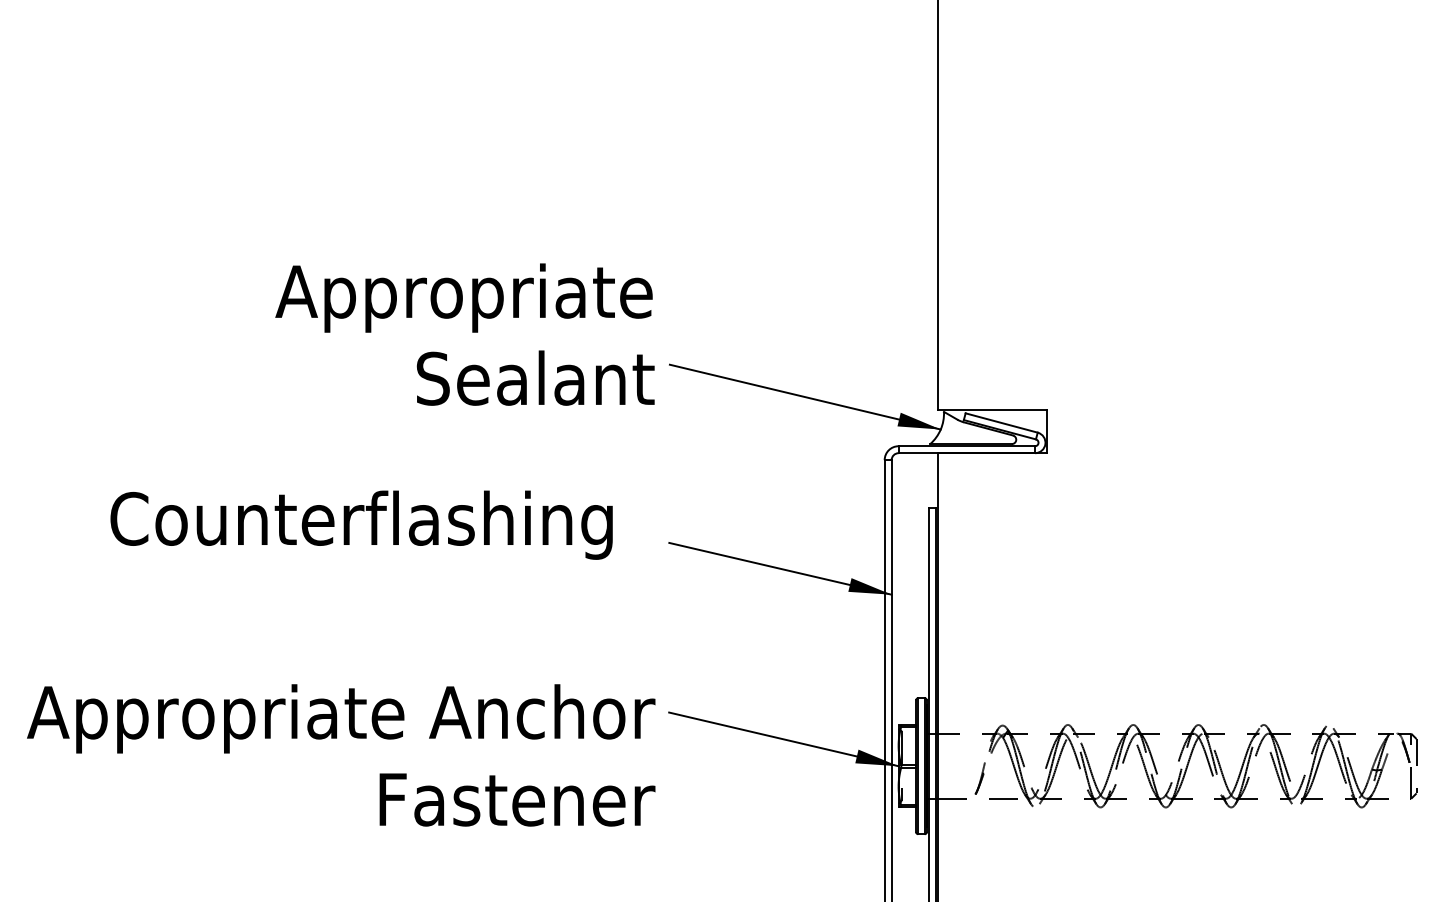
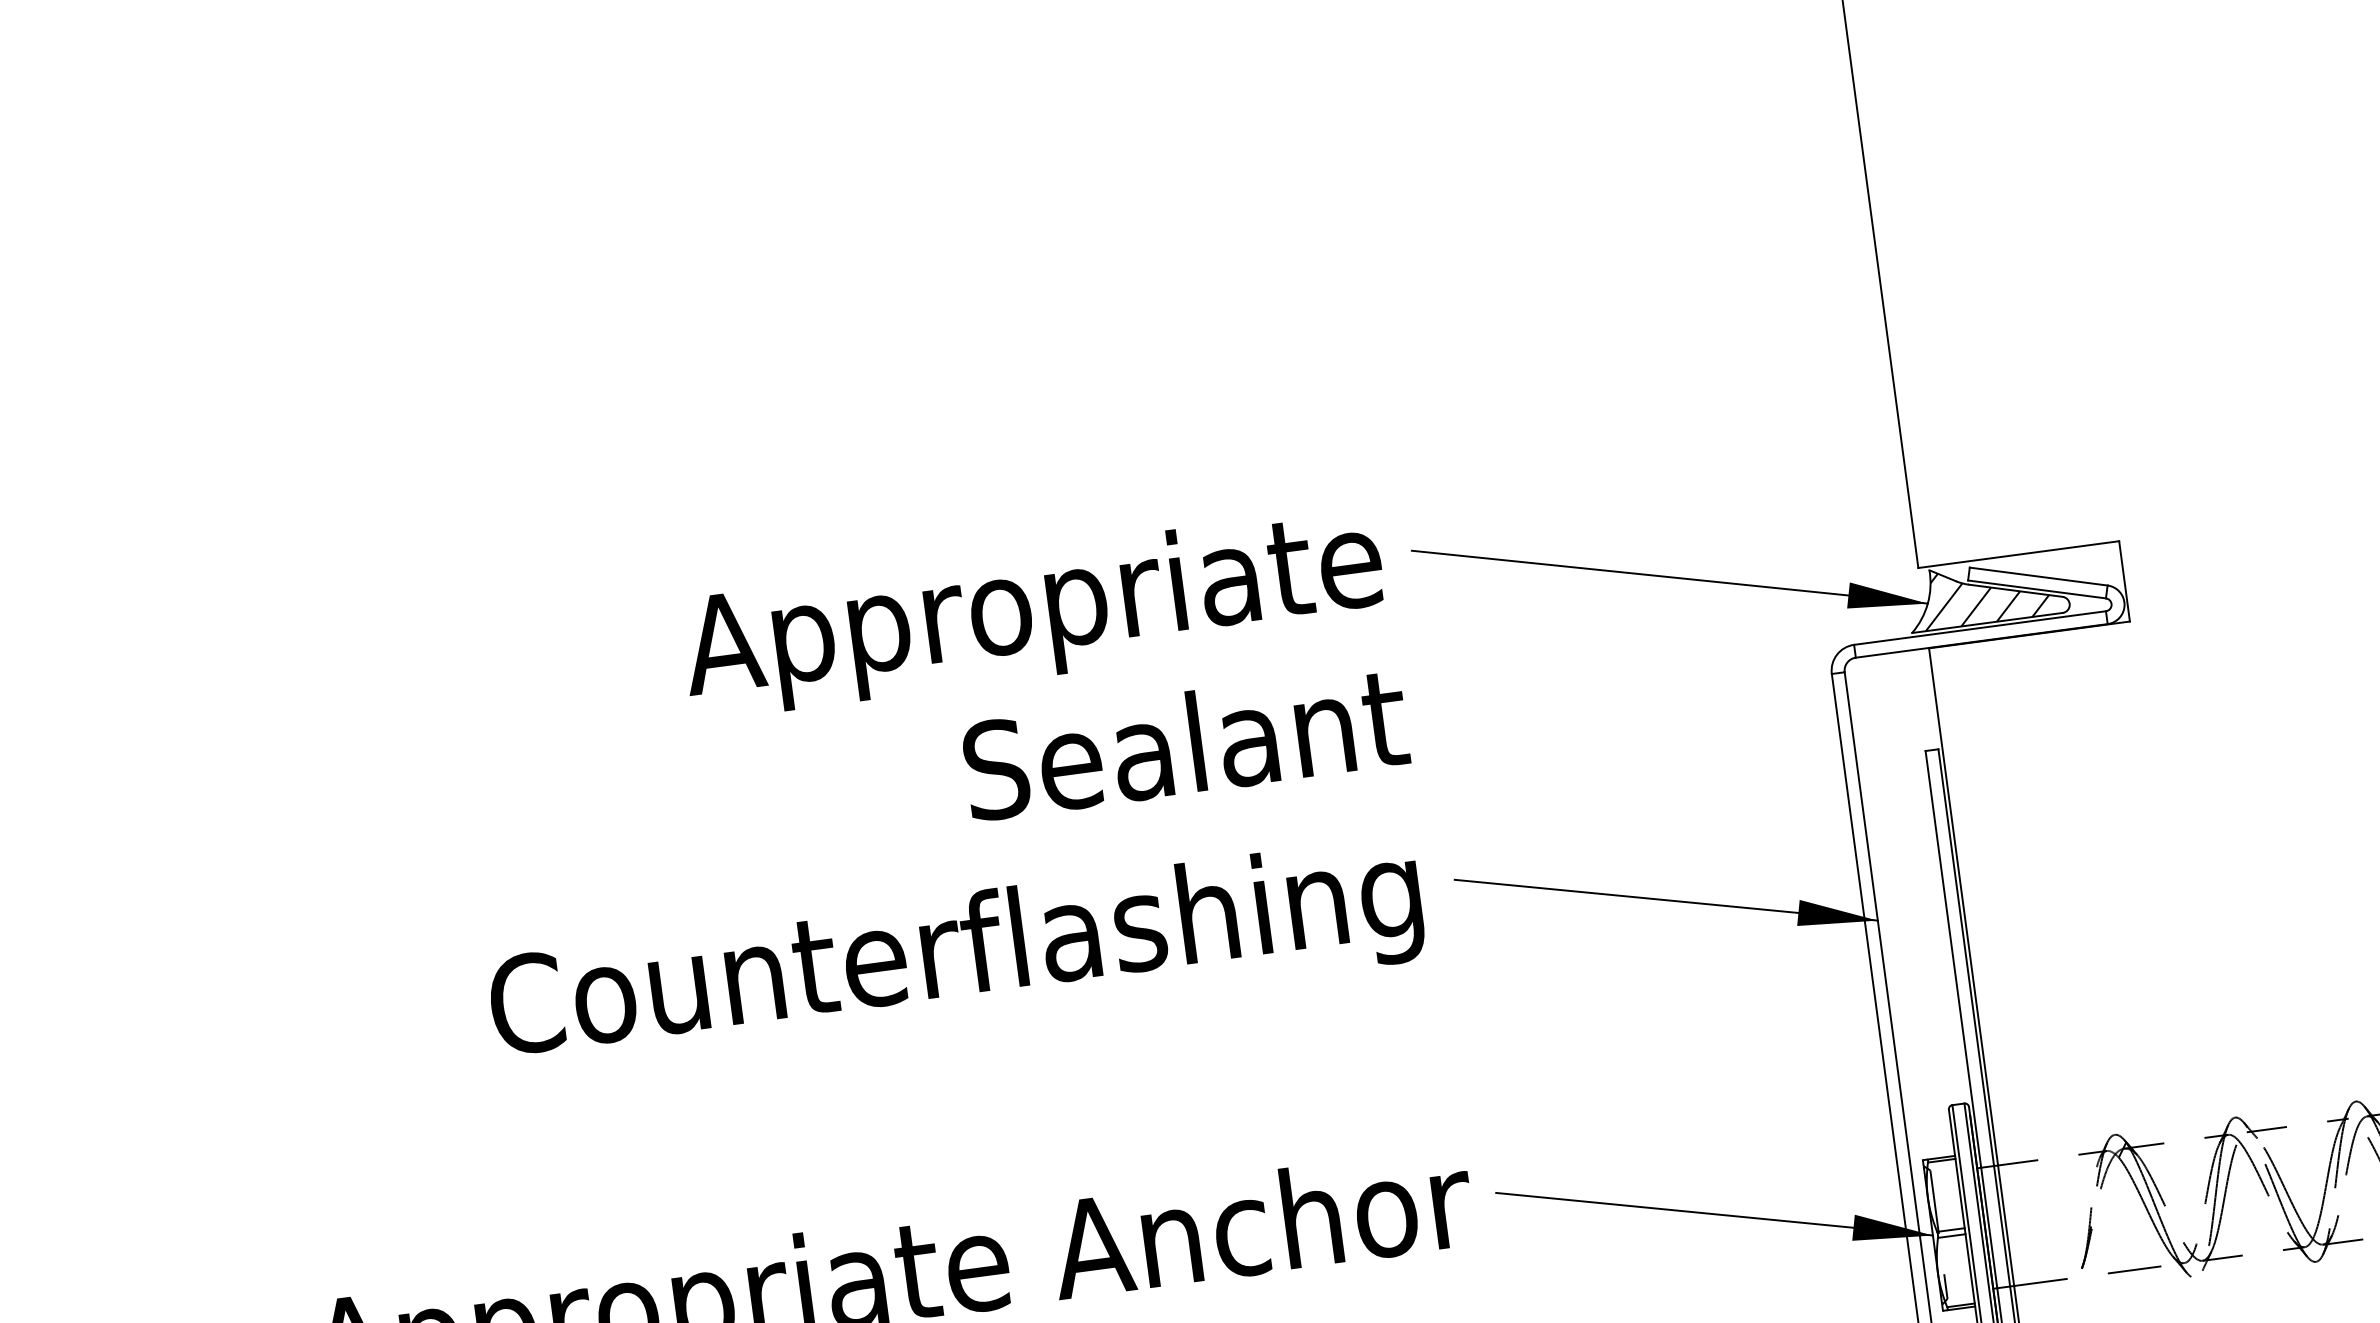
text: (464, 334) -> (1043, 680), moved
hatch: (971, 429) -> (1984, 596), added
text: (361, 524) -> (956, 956), moved

